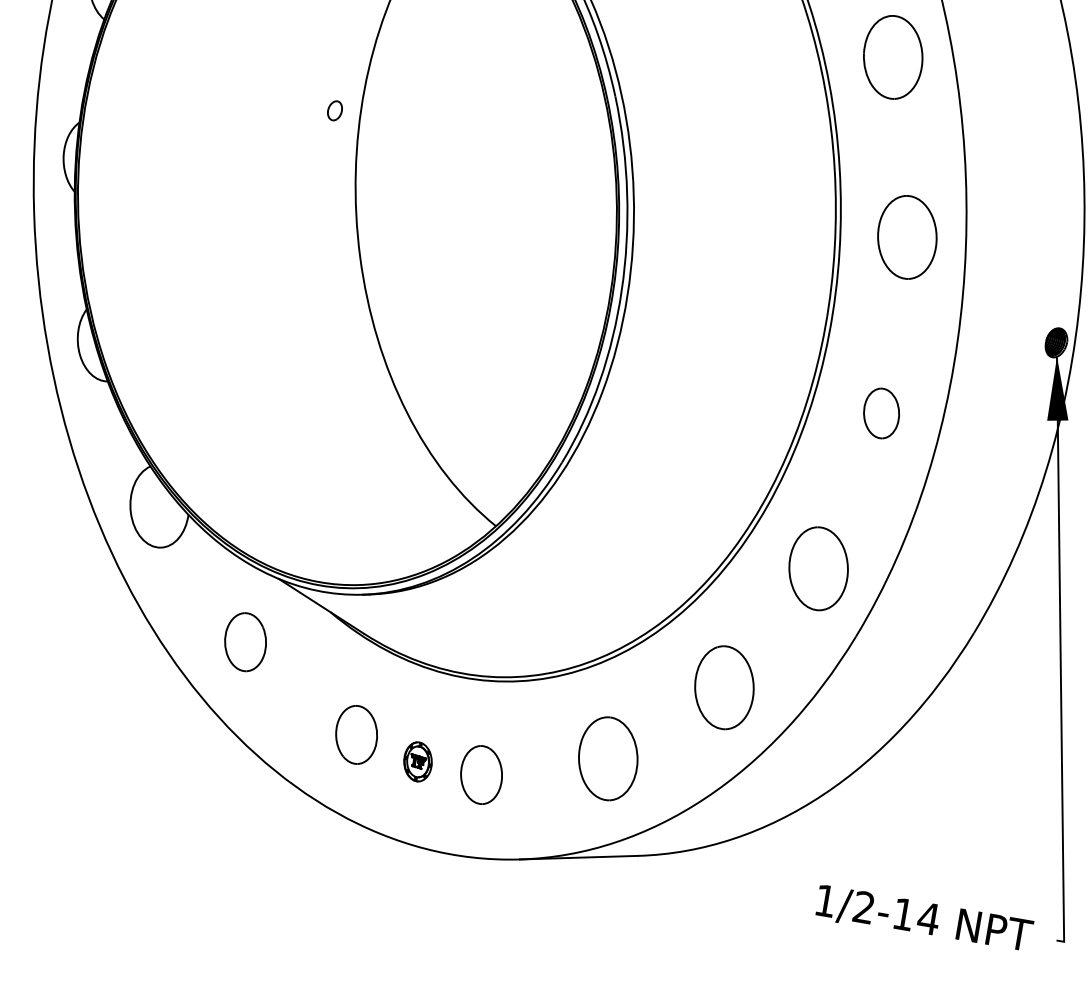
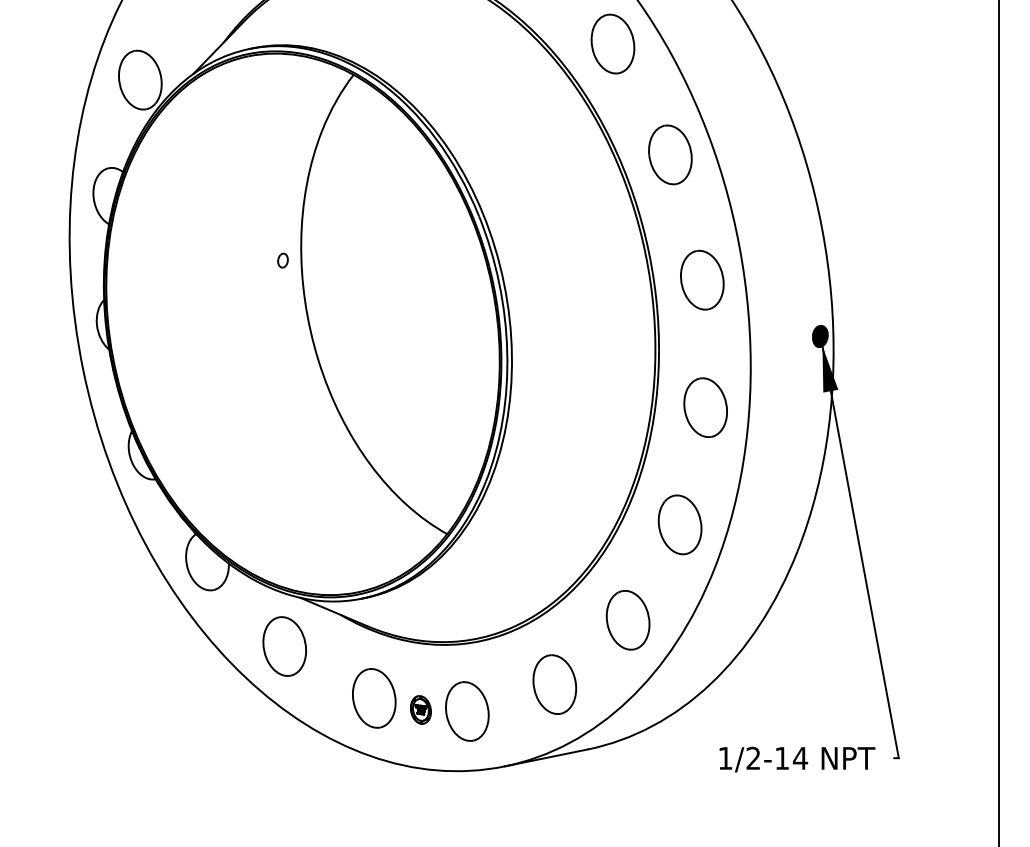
part: (881, 413) -> (705, 407), size x1.67
part: (245, 642) -> (284, 646), size x1.43
part: (356, 735) -> (374, 698), size x1.43
part: (481, 775) -> (467, 711), size x1.43

